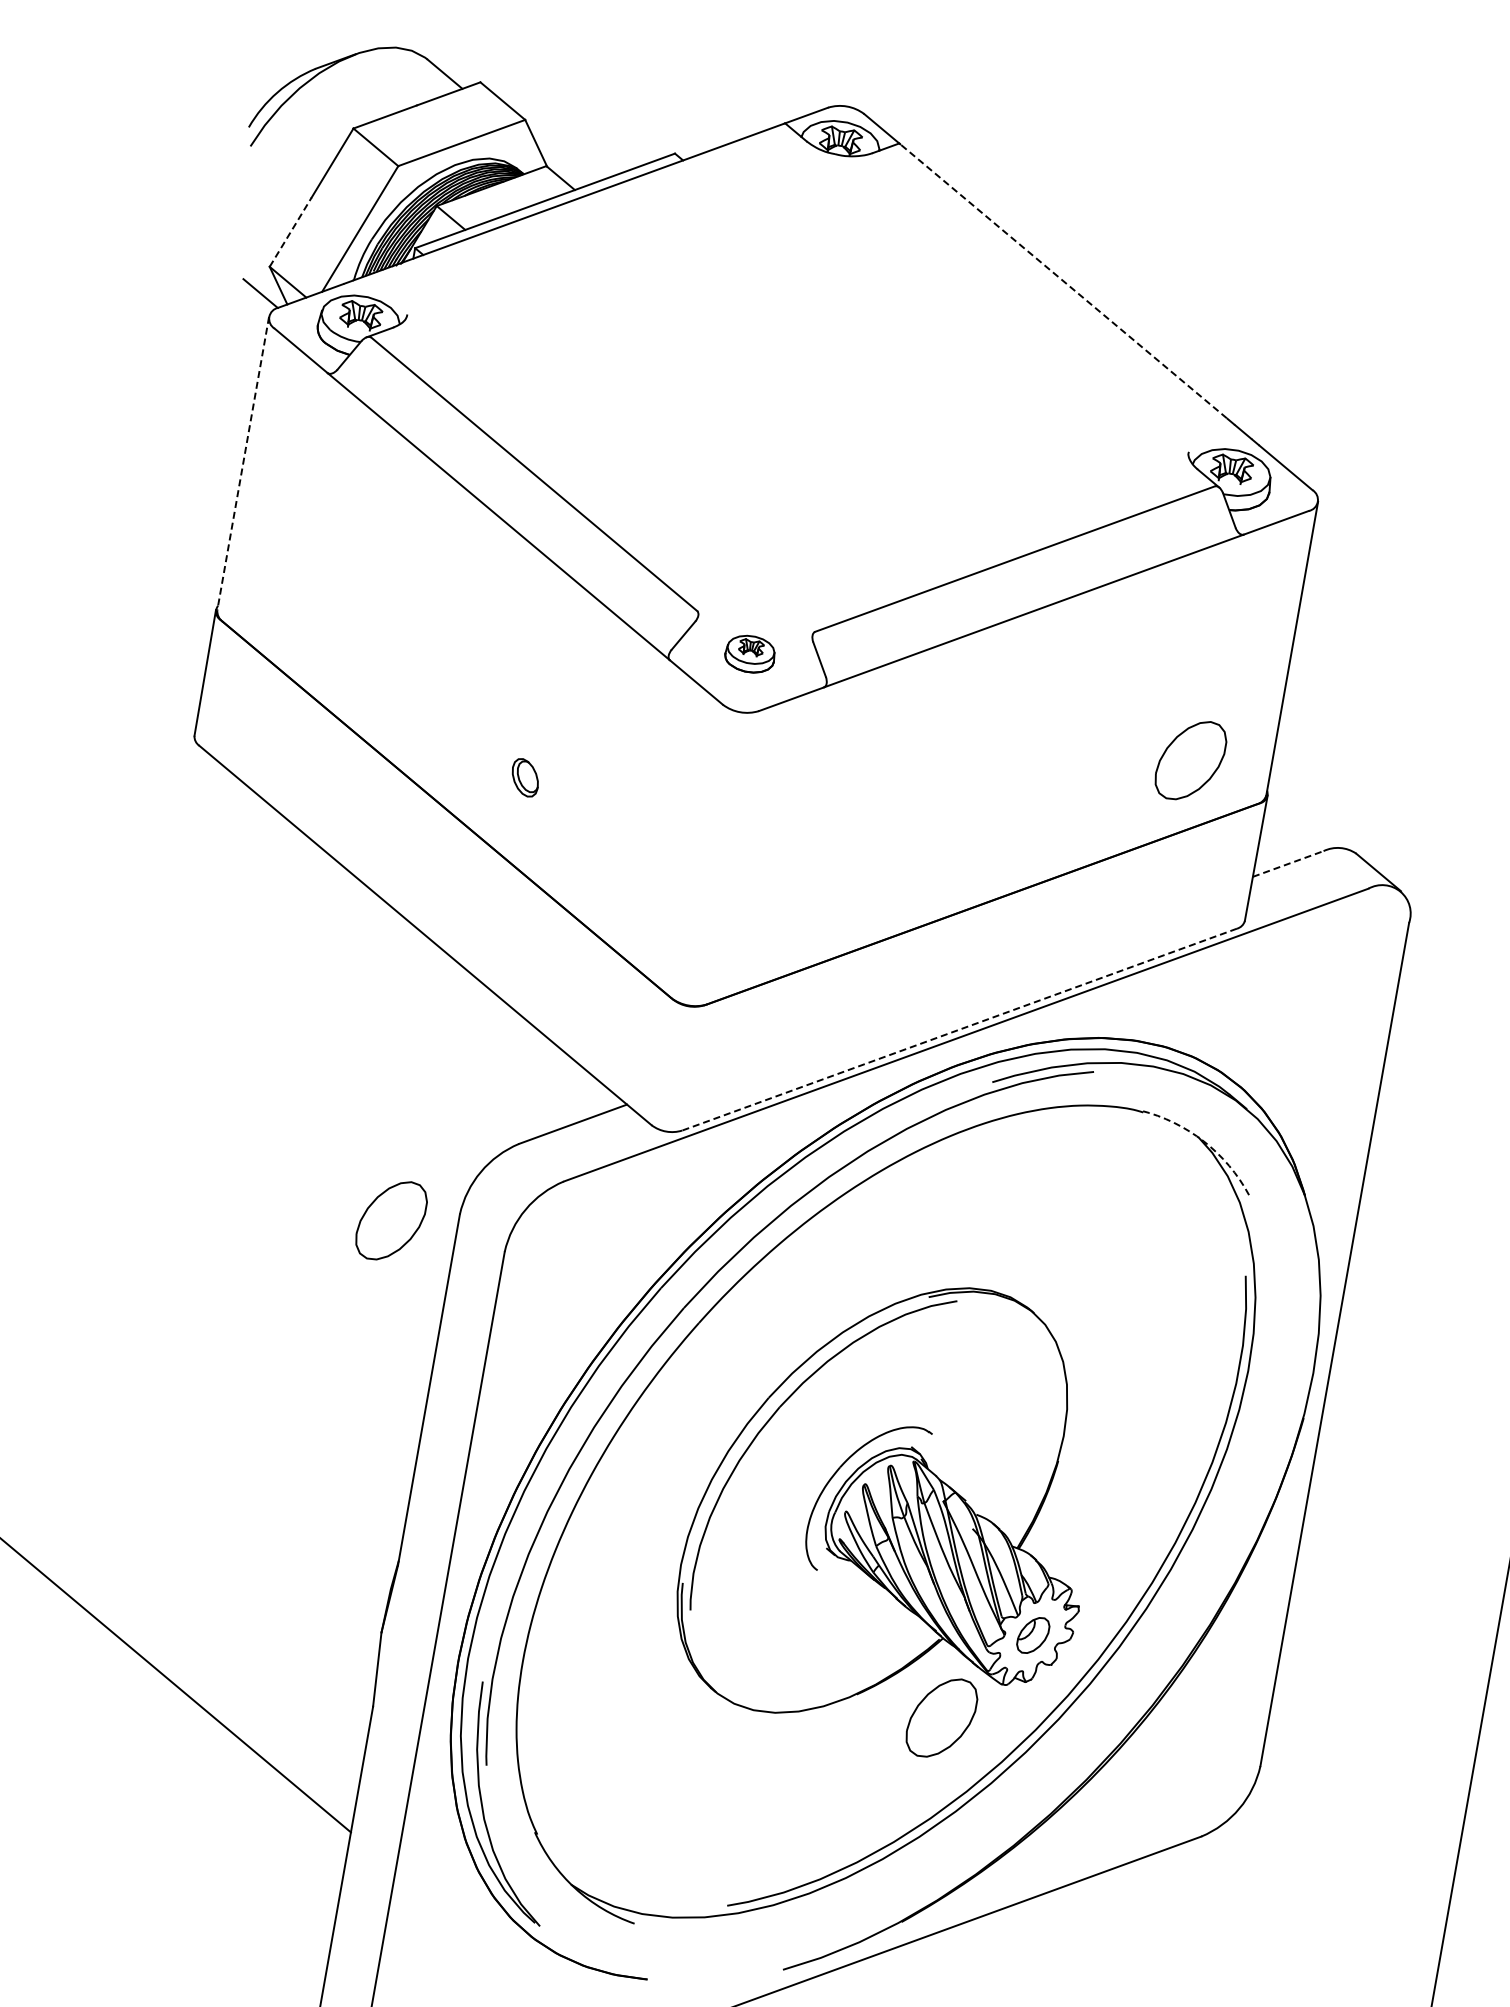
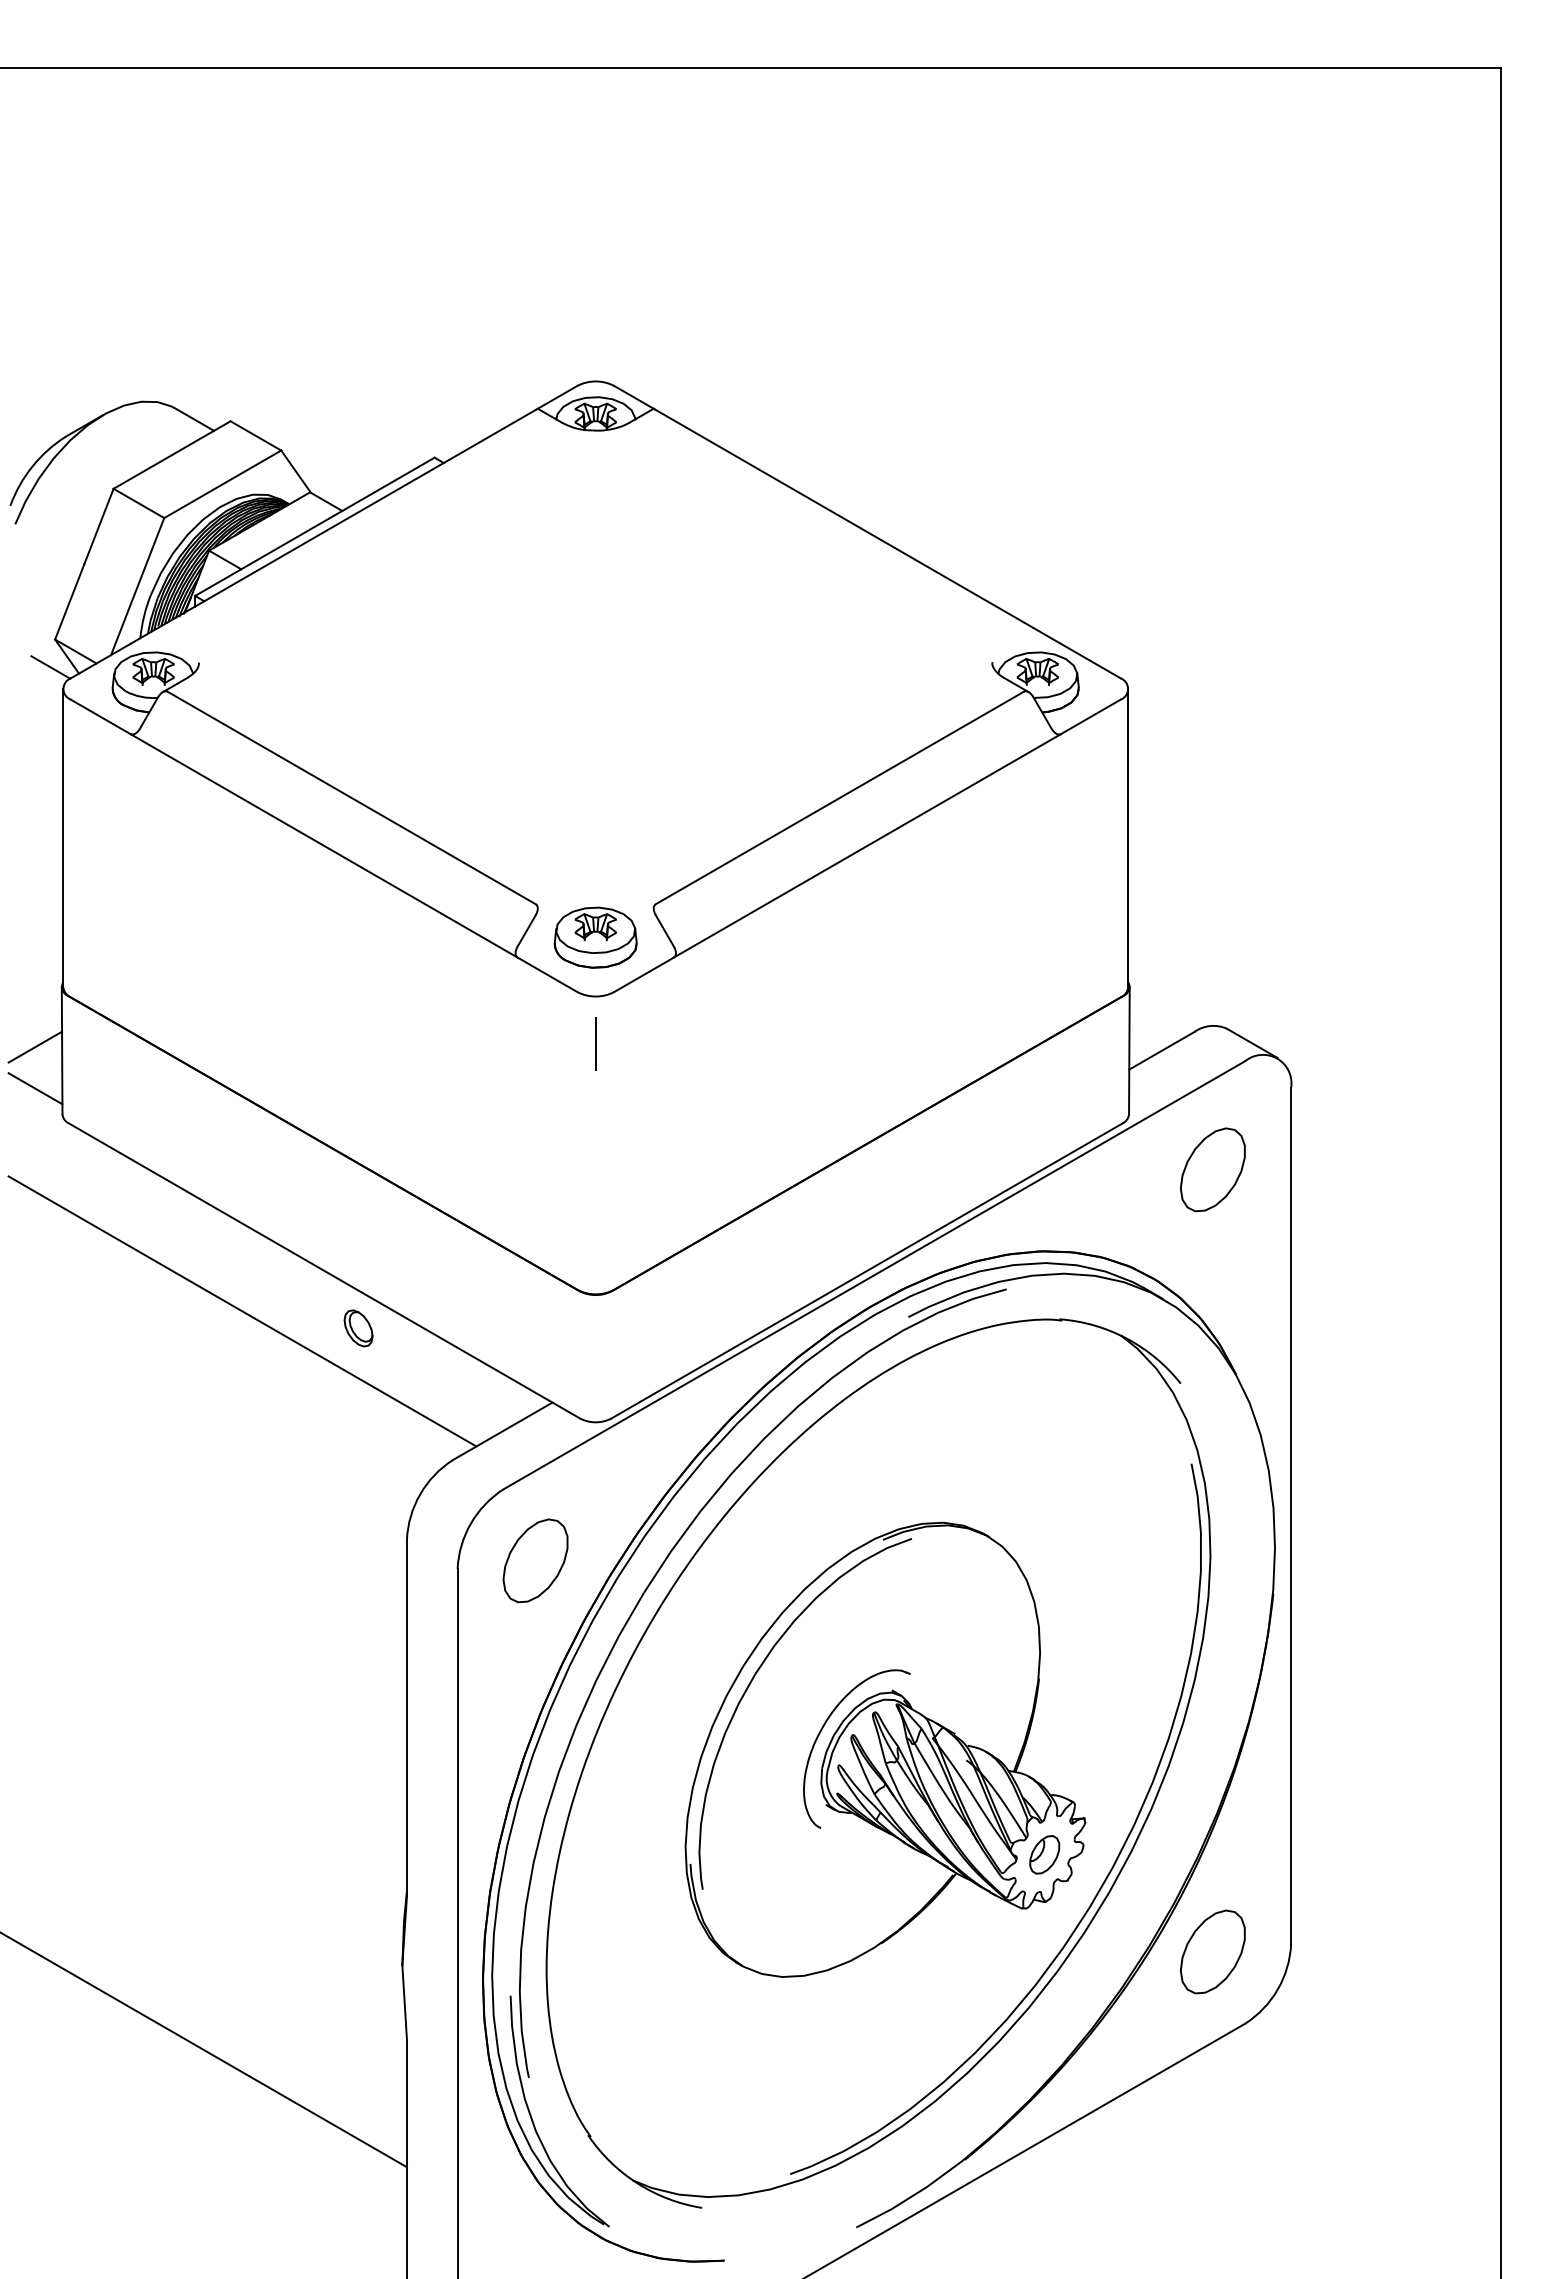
line: (290, 231) -> (69, 601), dashed -> solid
line: (1063, 281) -> (839, 516), dashed -> solid
line: (243, 463) -> (63, 837), dashed -> solid
part: (750, 654) -> (595, 937), size x1.67
line: (179, 664) -> (35, 1046), added
line: (172, 705) -> (35, 1088), added
line: (731, 759) -> (595, 1044), added
part: (1190, 760) -> (1212, 1169), moved
part: (525, 777) -> (358, 1328), moved
line: (1287, 863) -> (1161, 1050), dashed -> solid
line: (337, 961) -> (242, 1311), added
line: (959, 1030) -> (866, 1271), dashed -> solid
arc: (1203, 1141) -> (1126, 1338), dashed -> solid
part: (391, 1220) -> (535, 1560), moved
part: (941, 1717) -> (1212, 1951), moved

